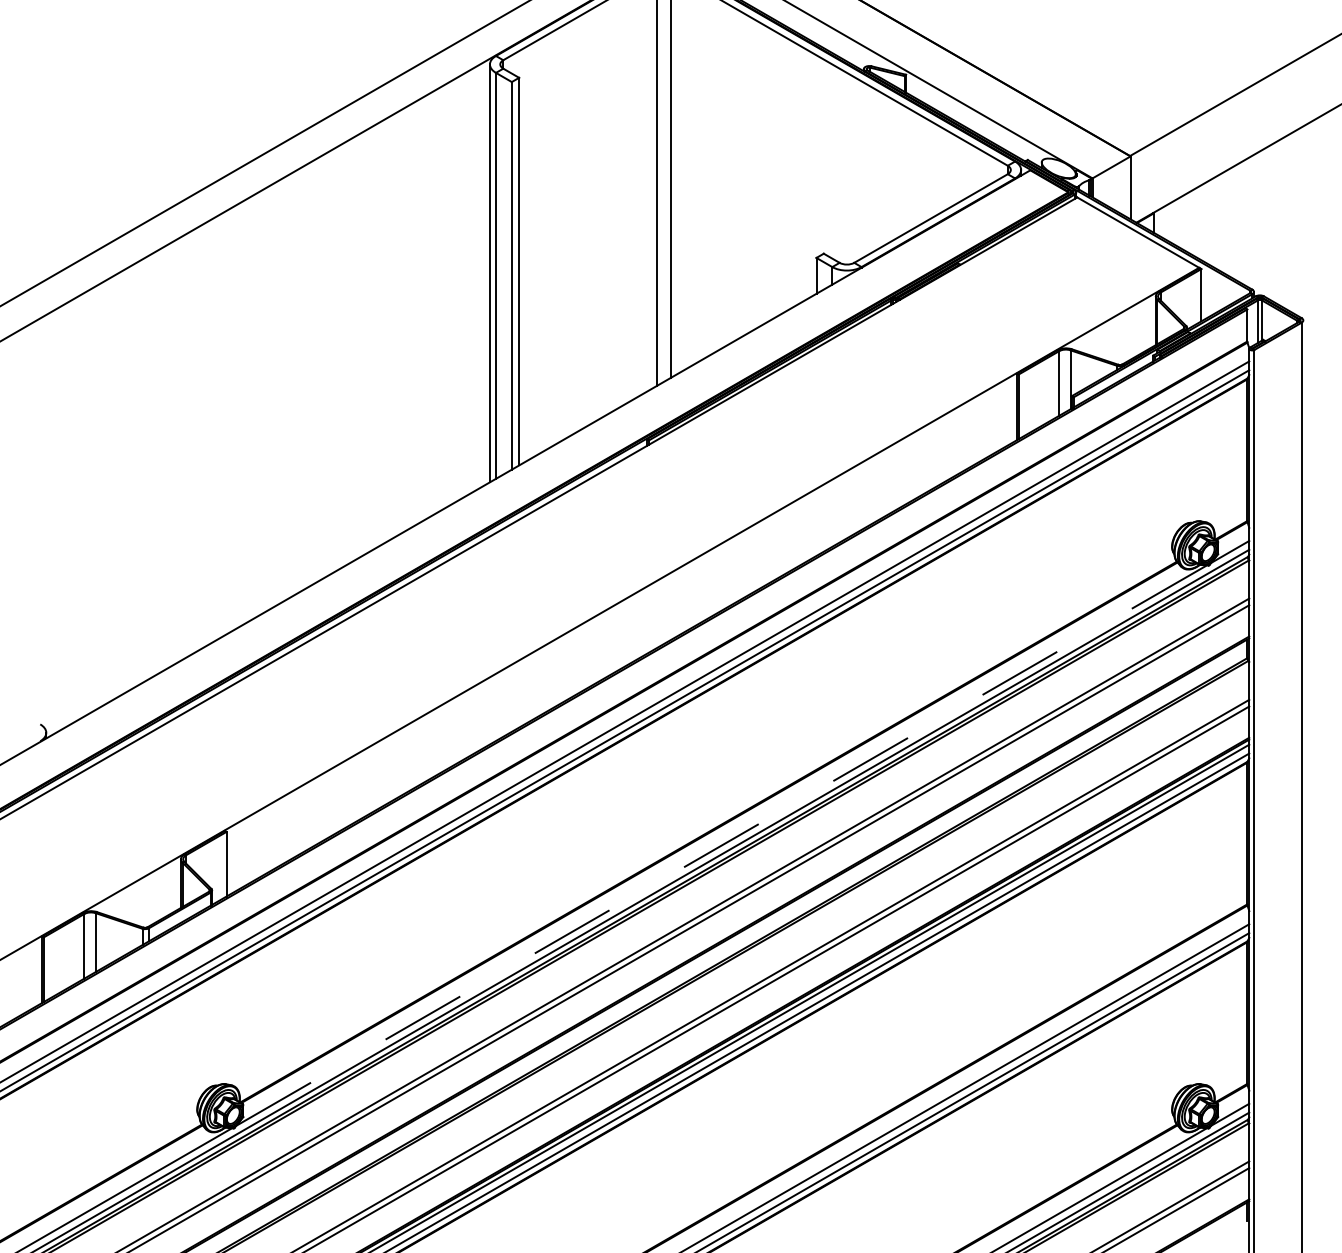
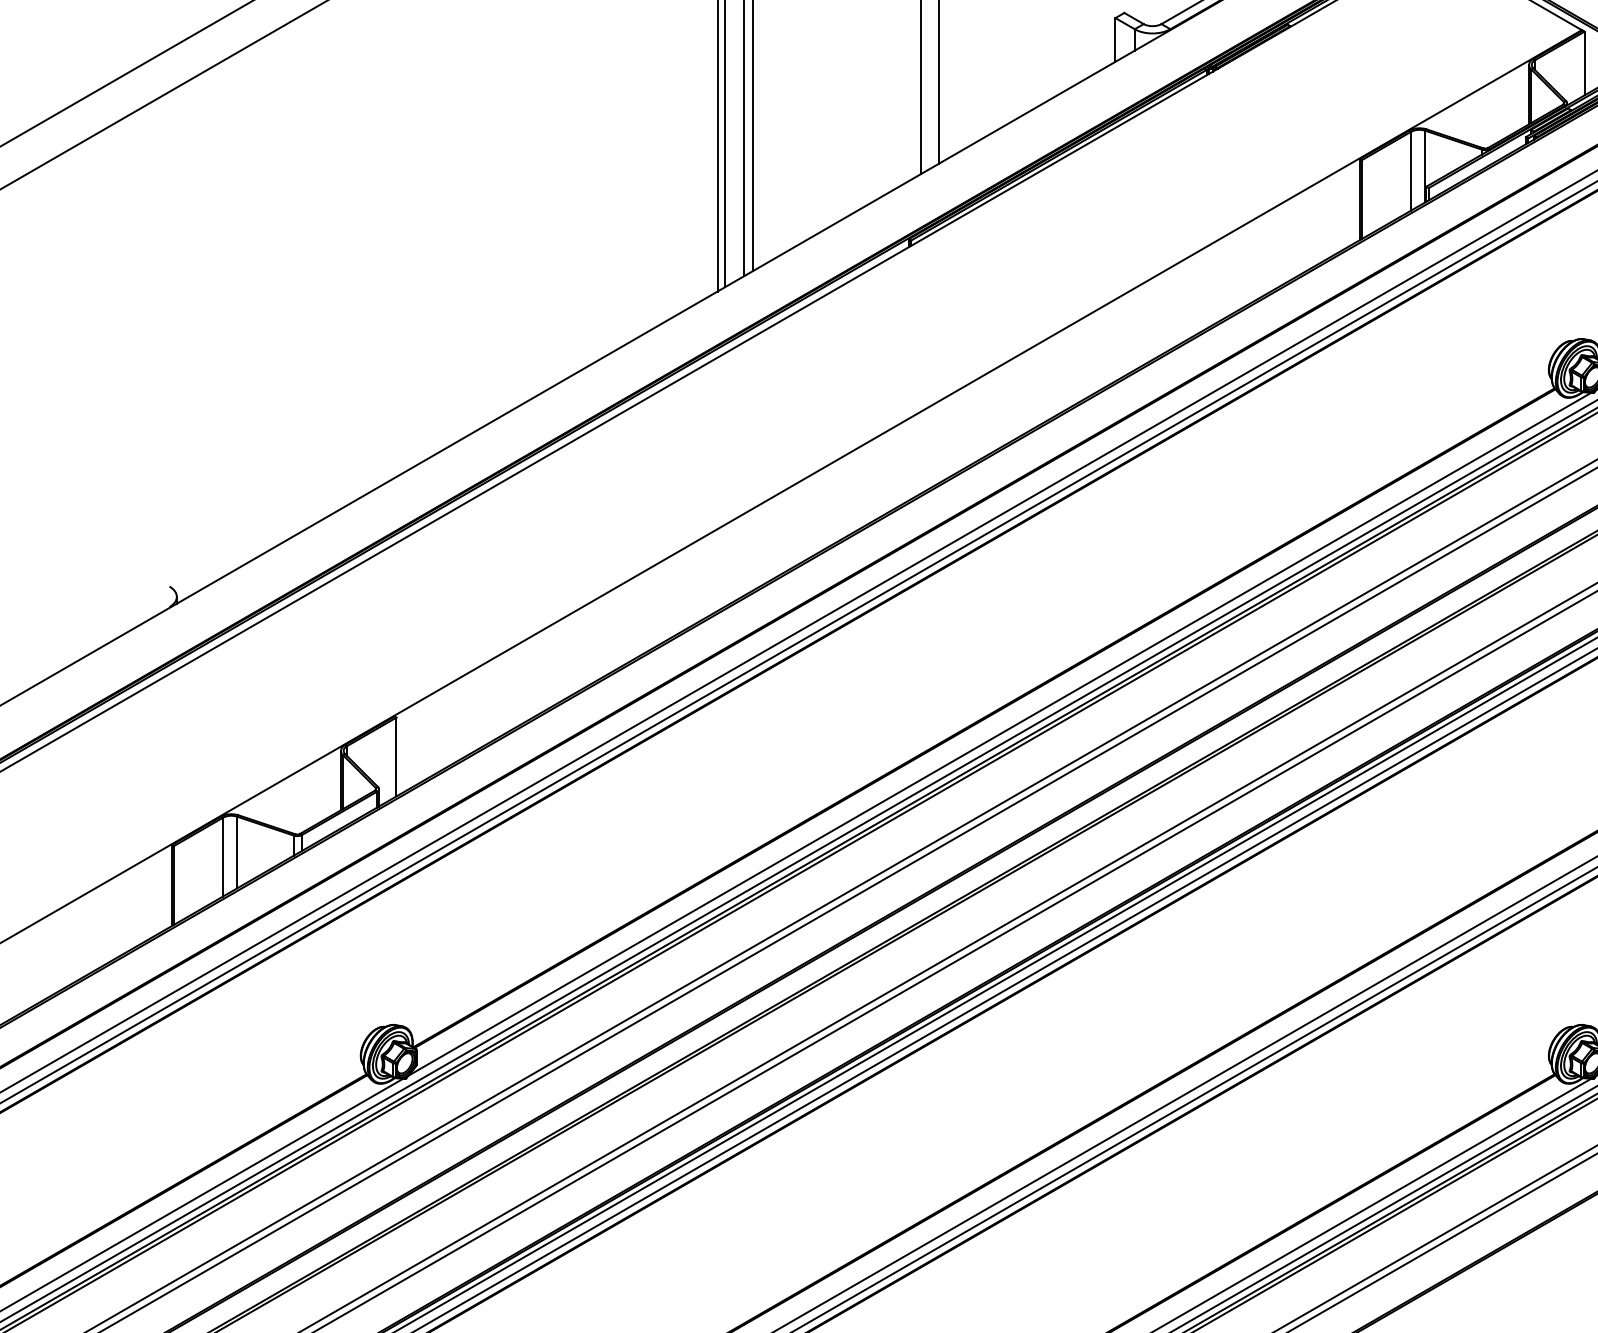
line: (721, 845) -> (999, 734), dashed -> solid

